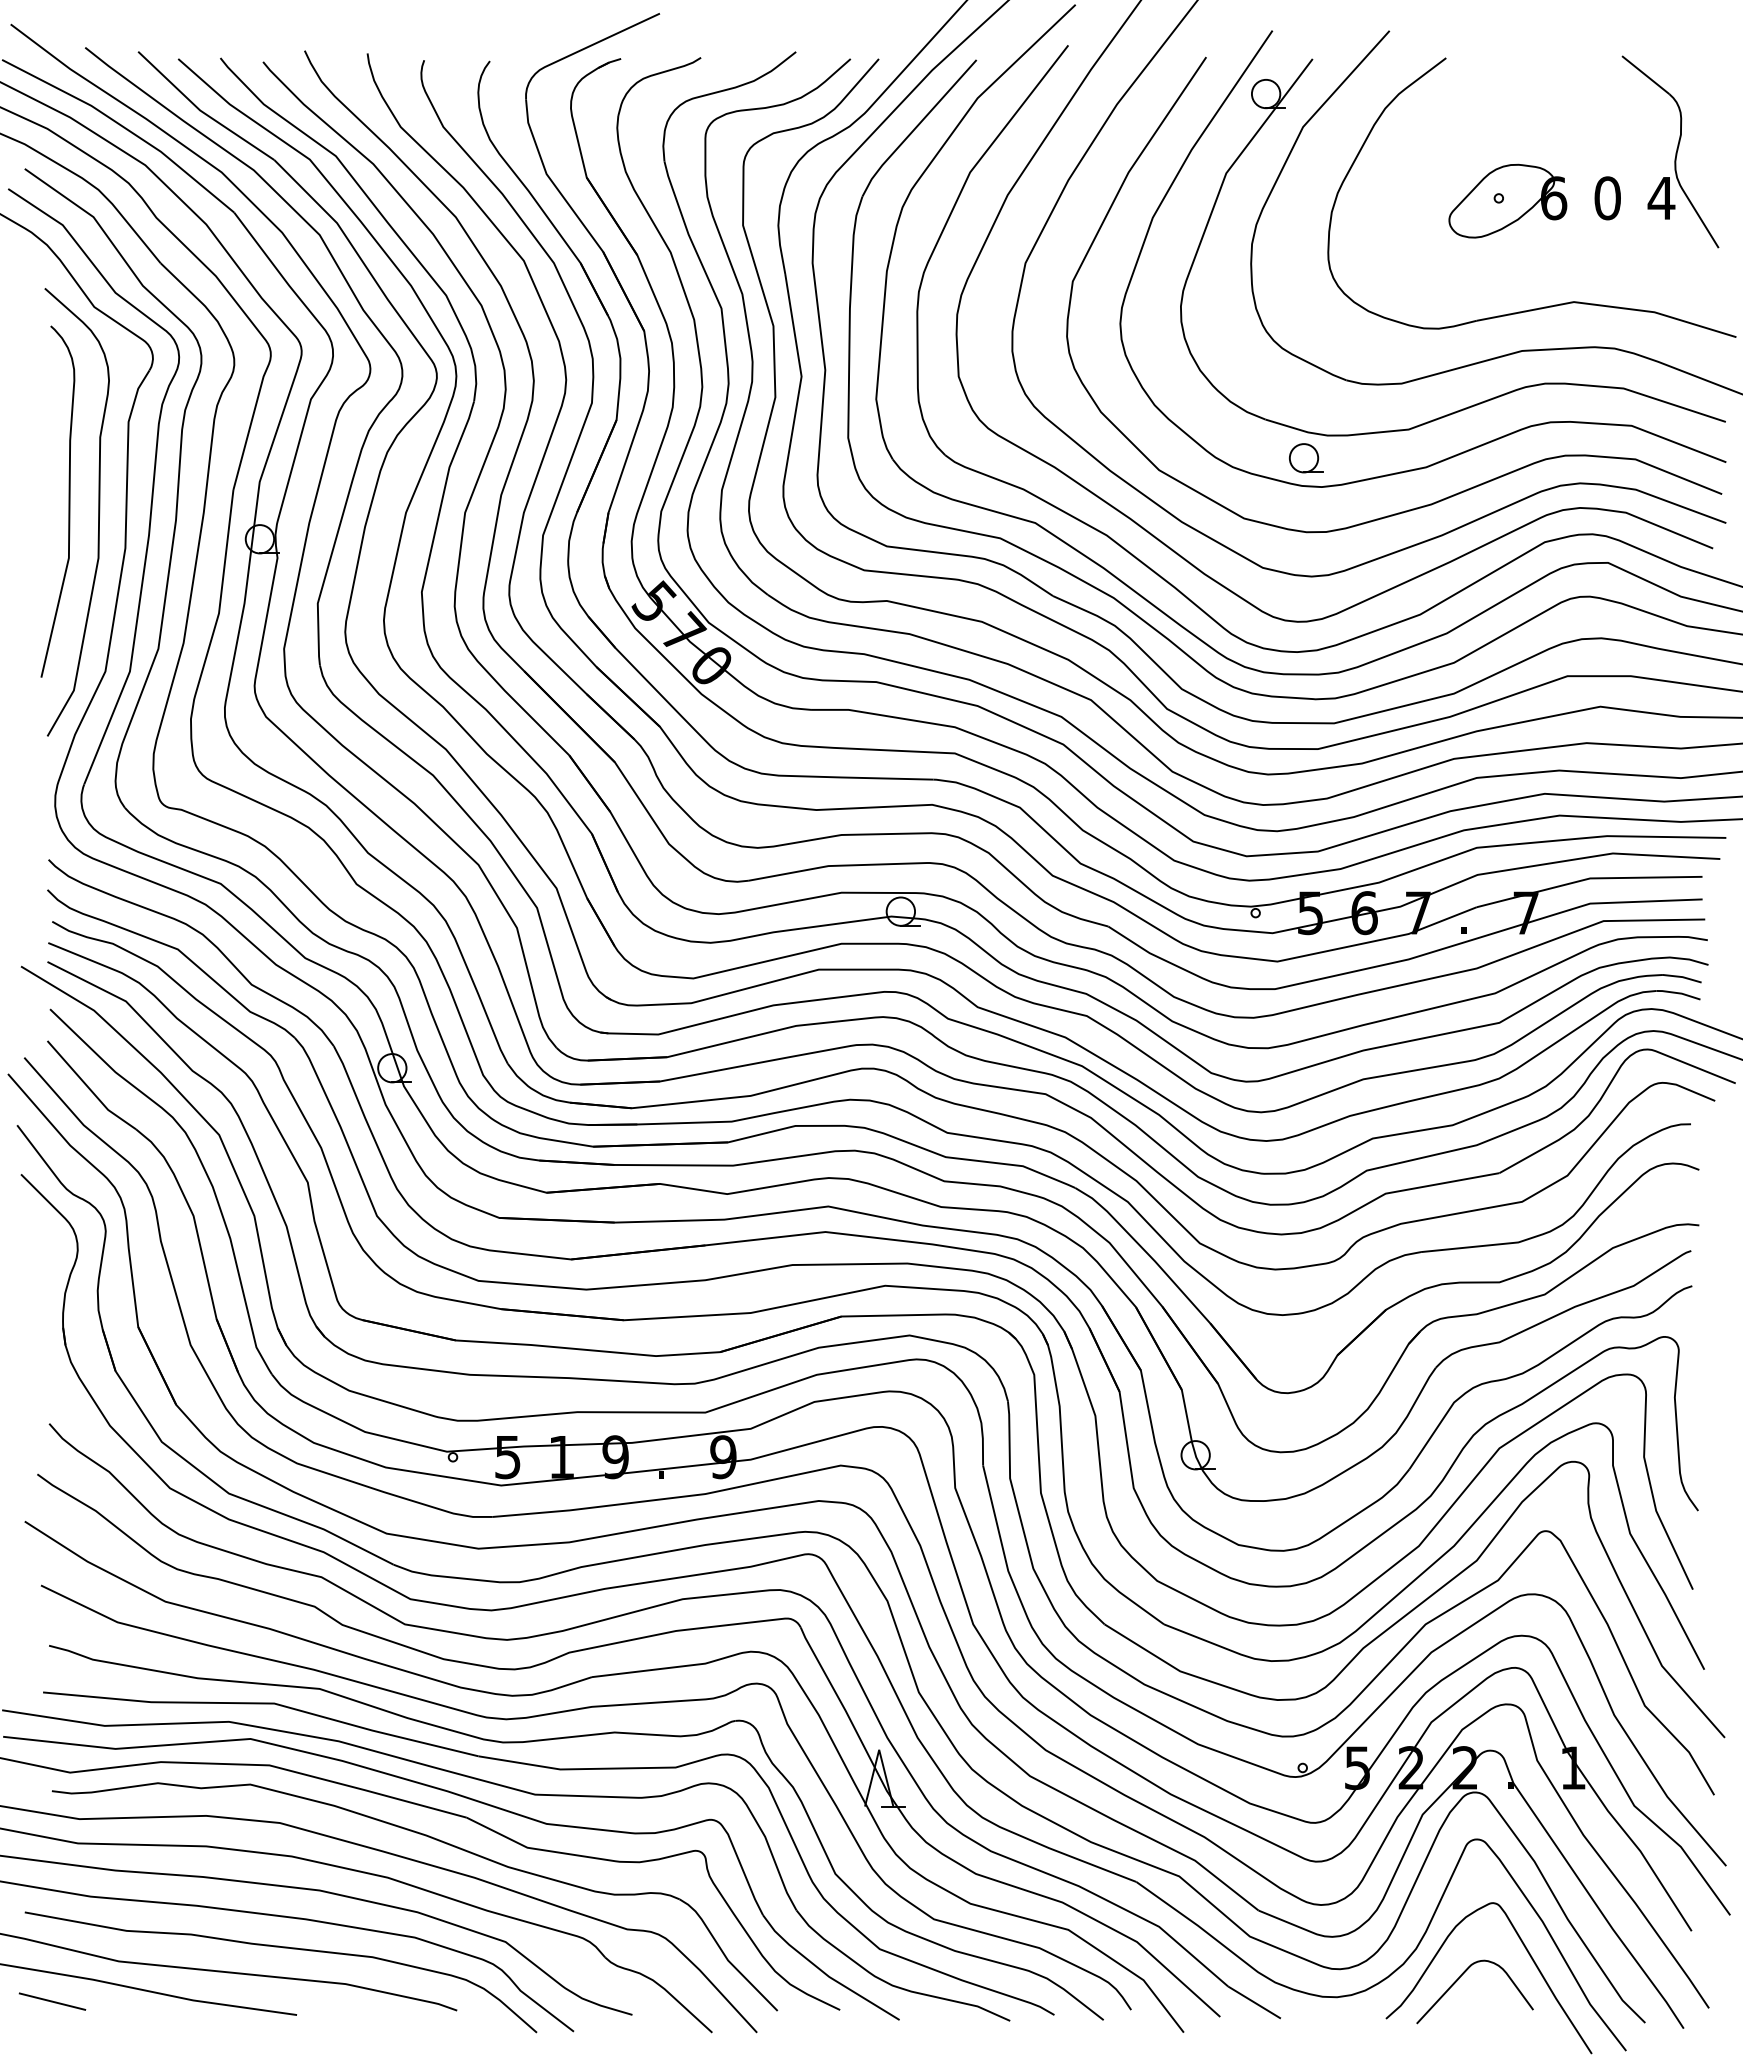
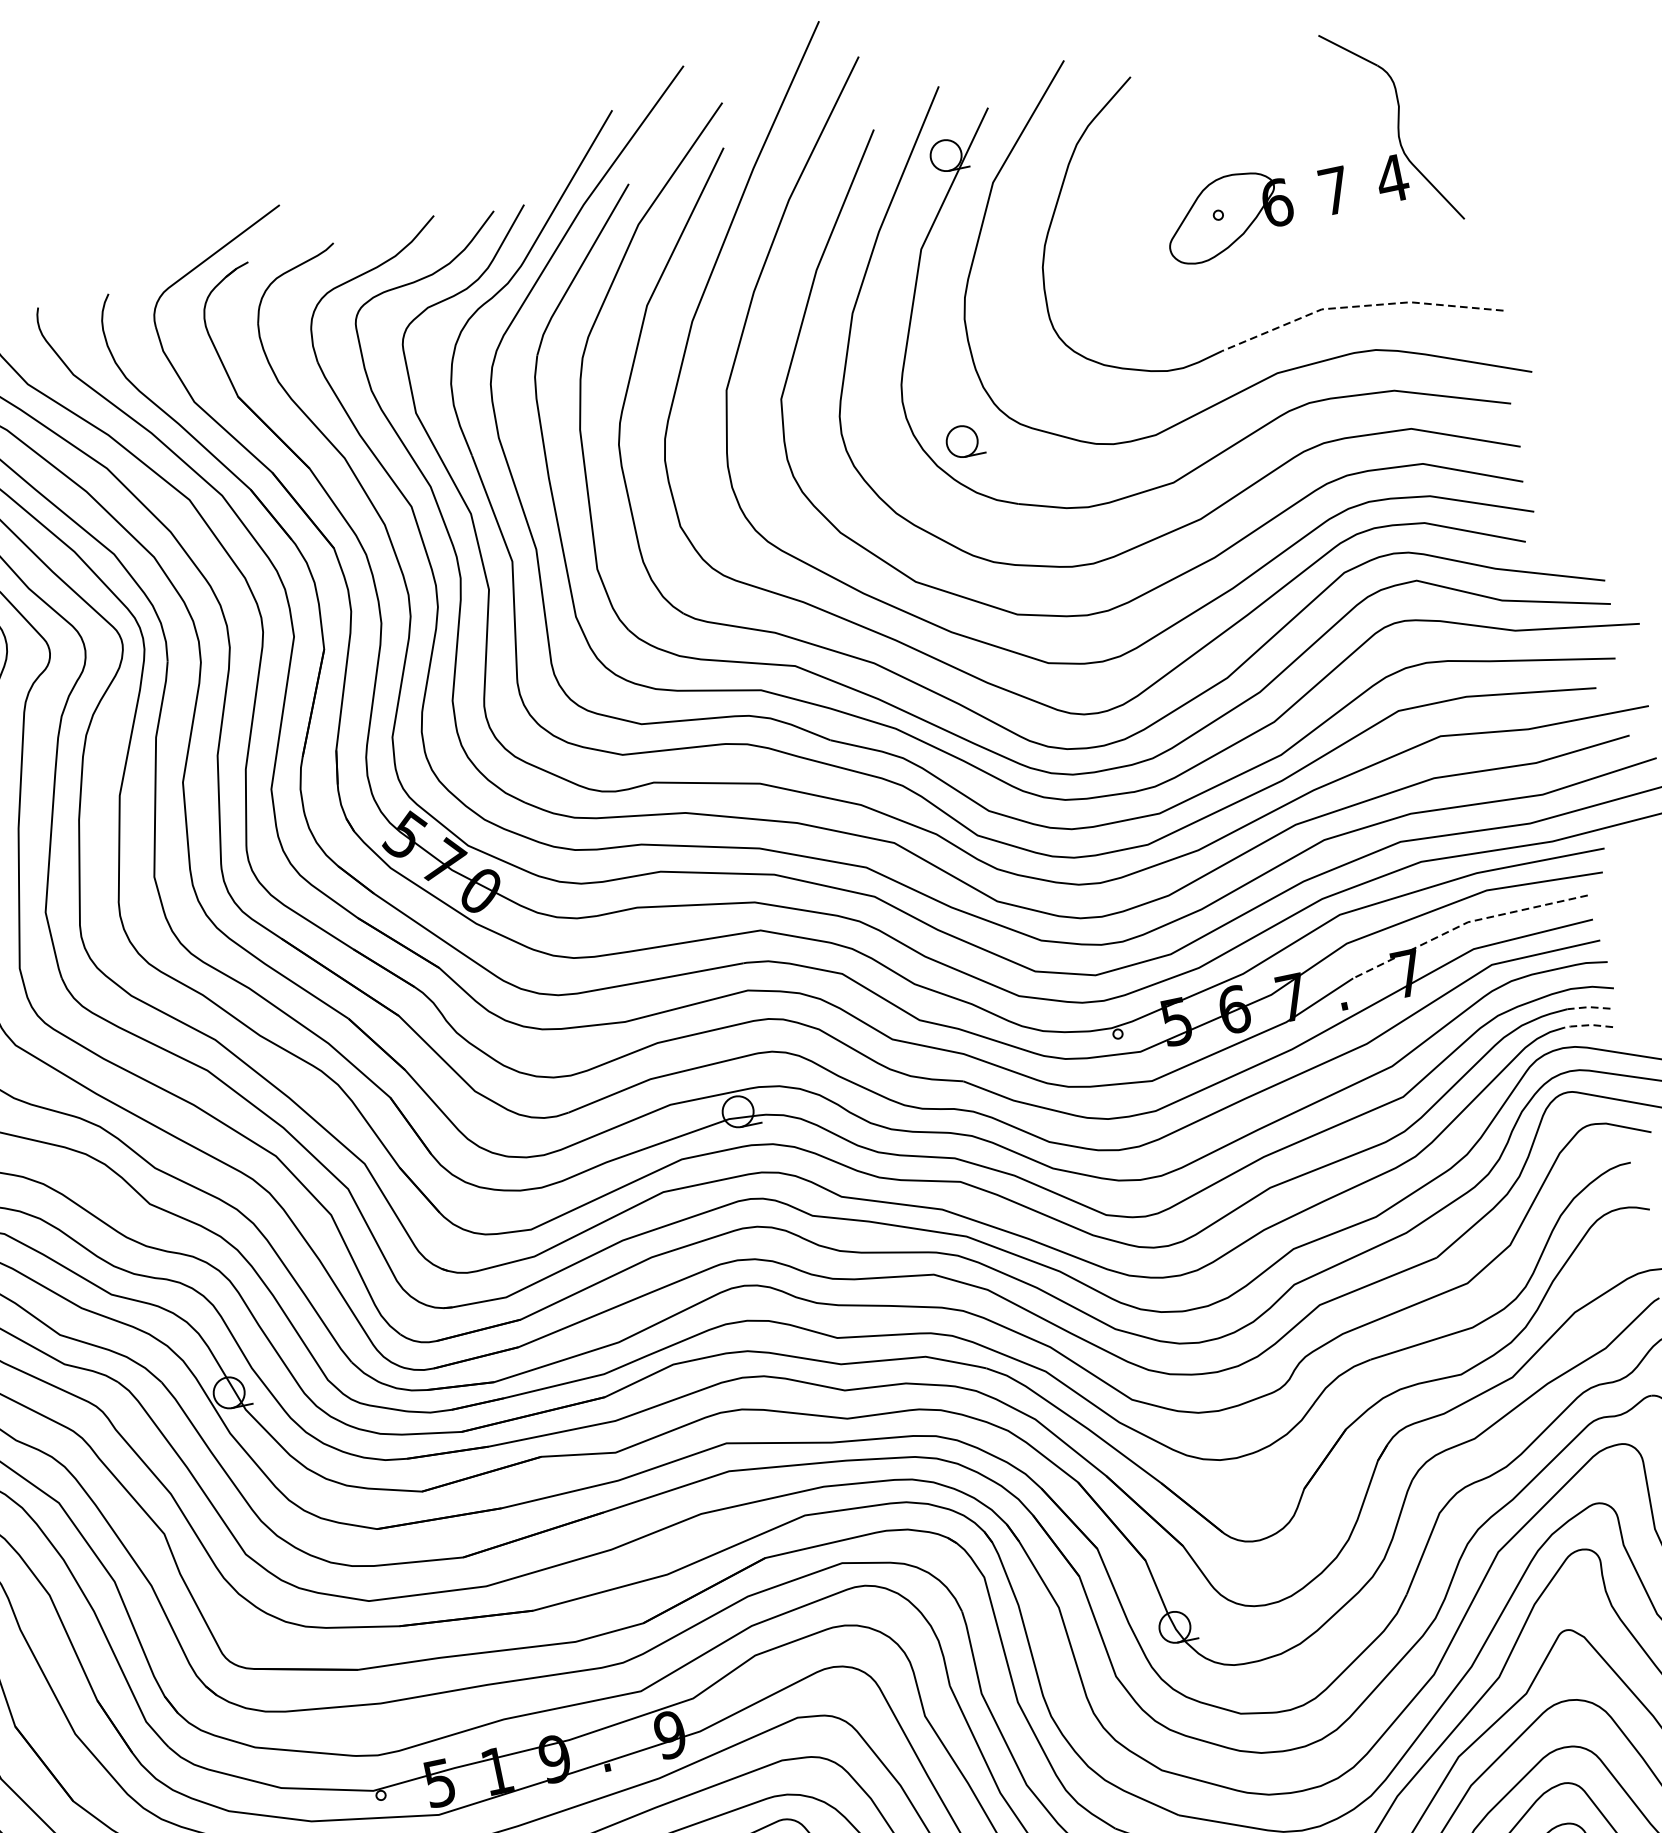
text: (1607, 198) -> (1334, 191), 0 -> 7
line: (1607, 306) -> (1358, 306), solid -> dashed
part: (1306, 458) -> (964, 441), moved
line: (1588, 878) -> (1466, 922), solid -> dashed
line: (1682, 977) -> (1588, 1007), solid -> dashed
line: (1677, 993) -> (1587, 1025), solid -> dashed

